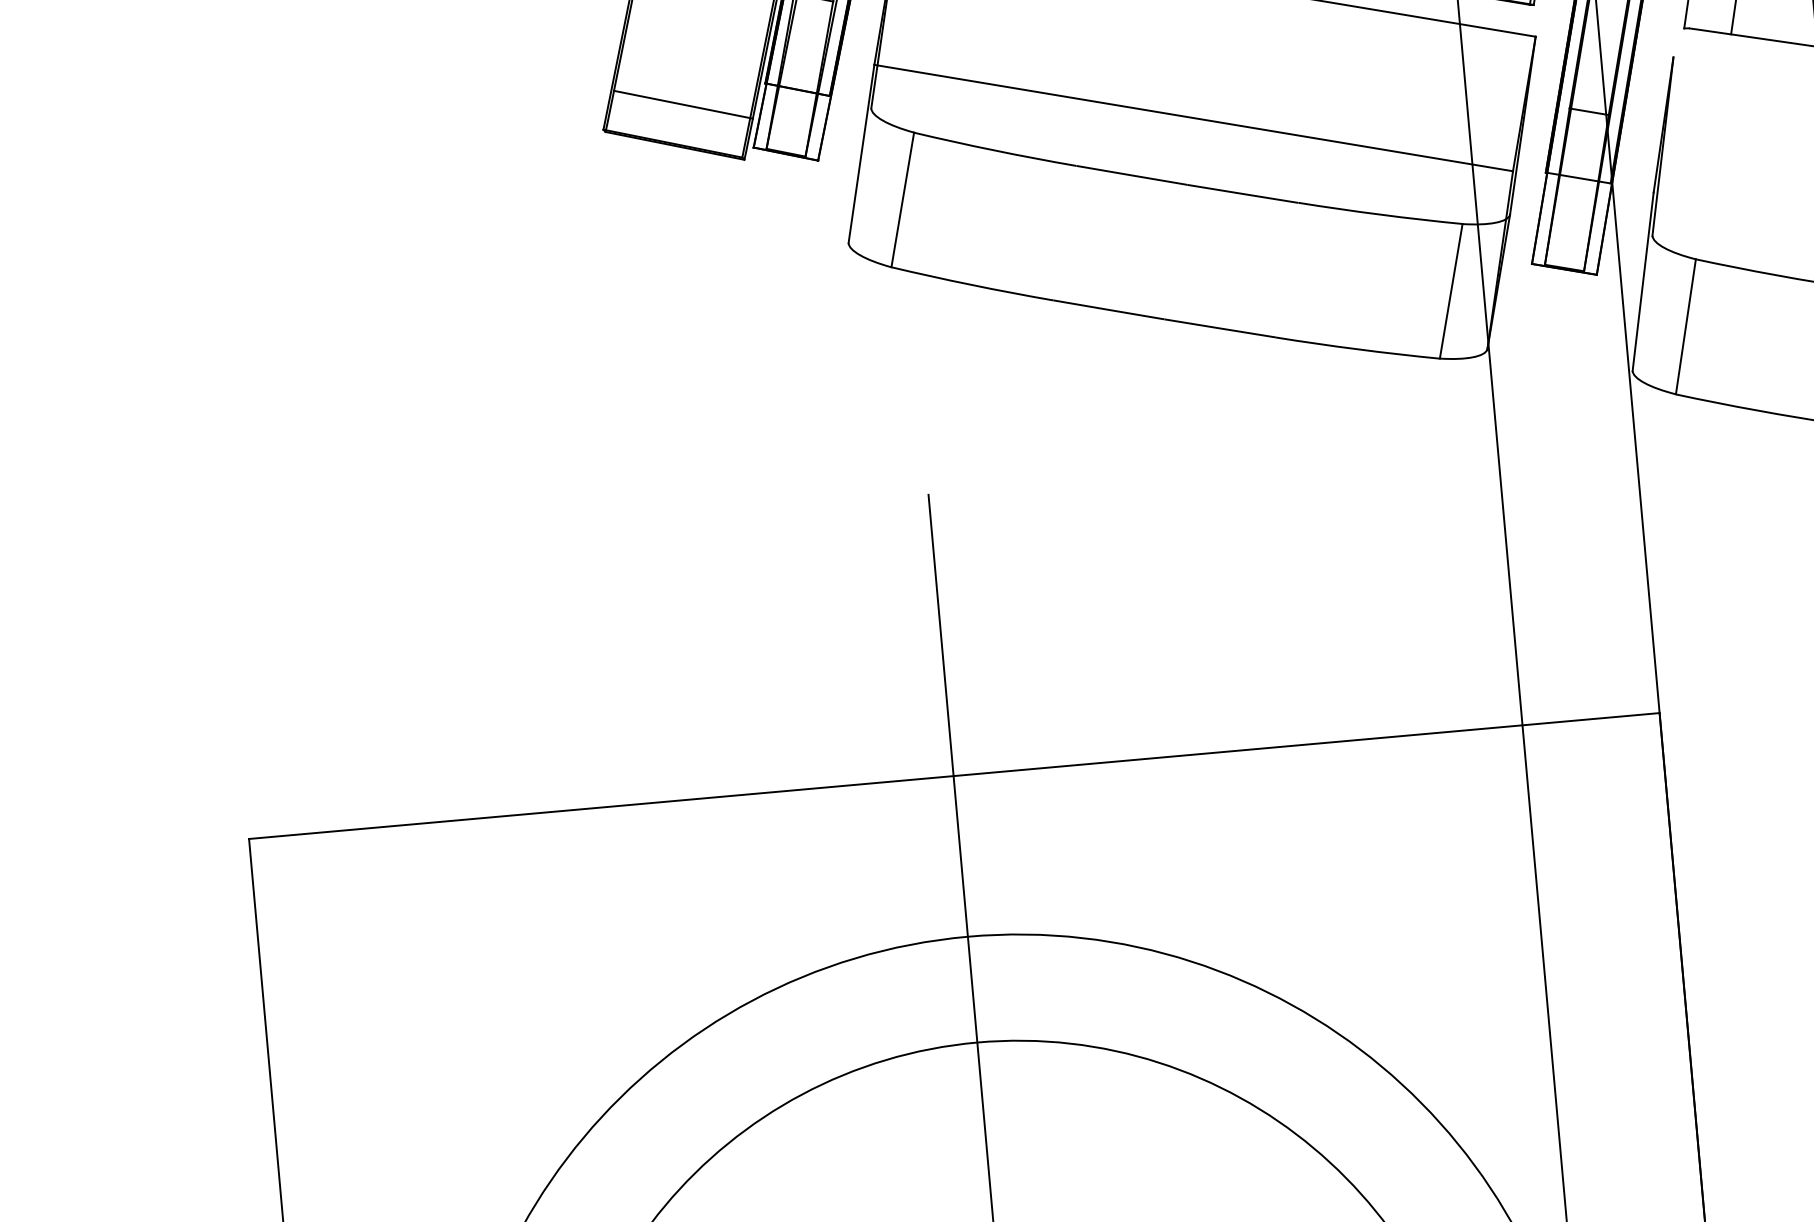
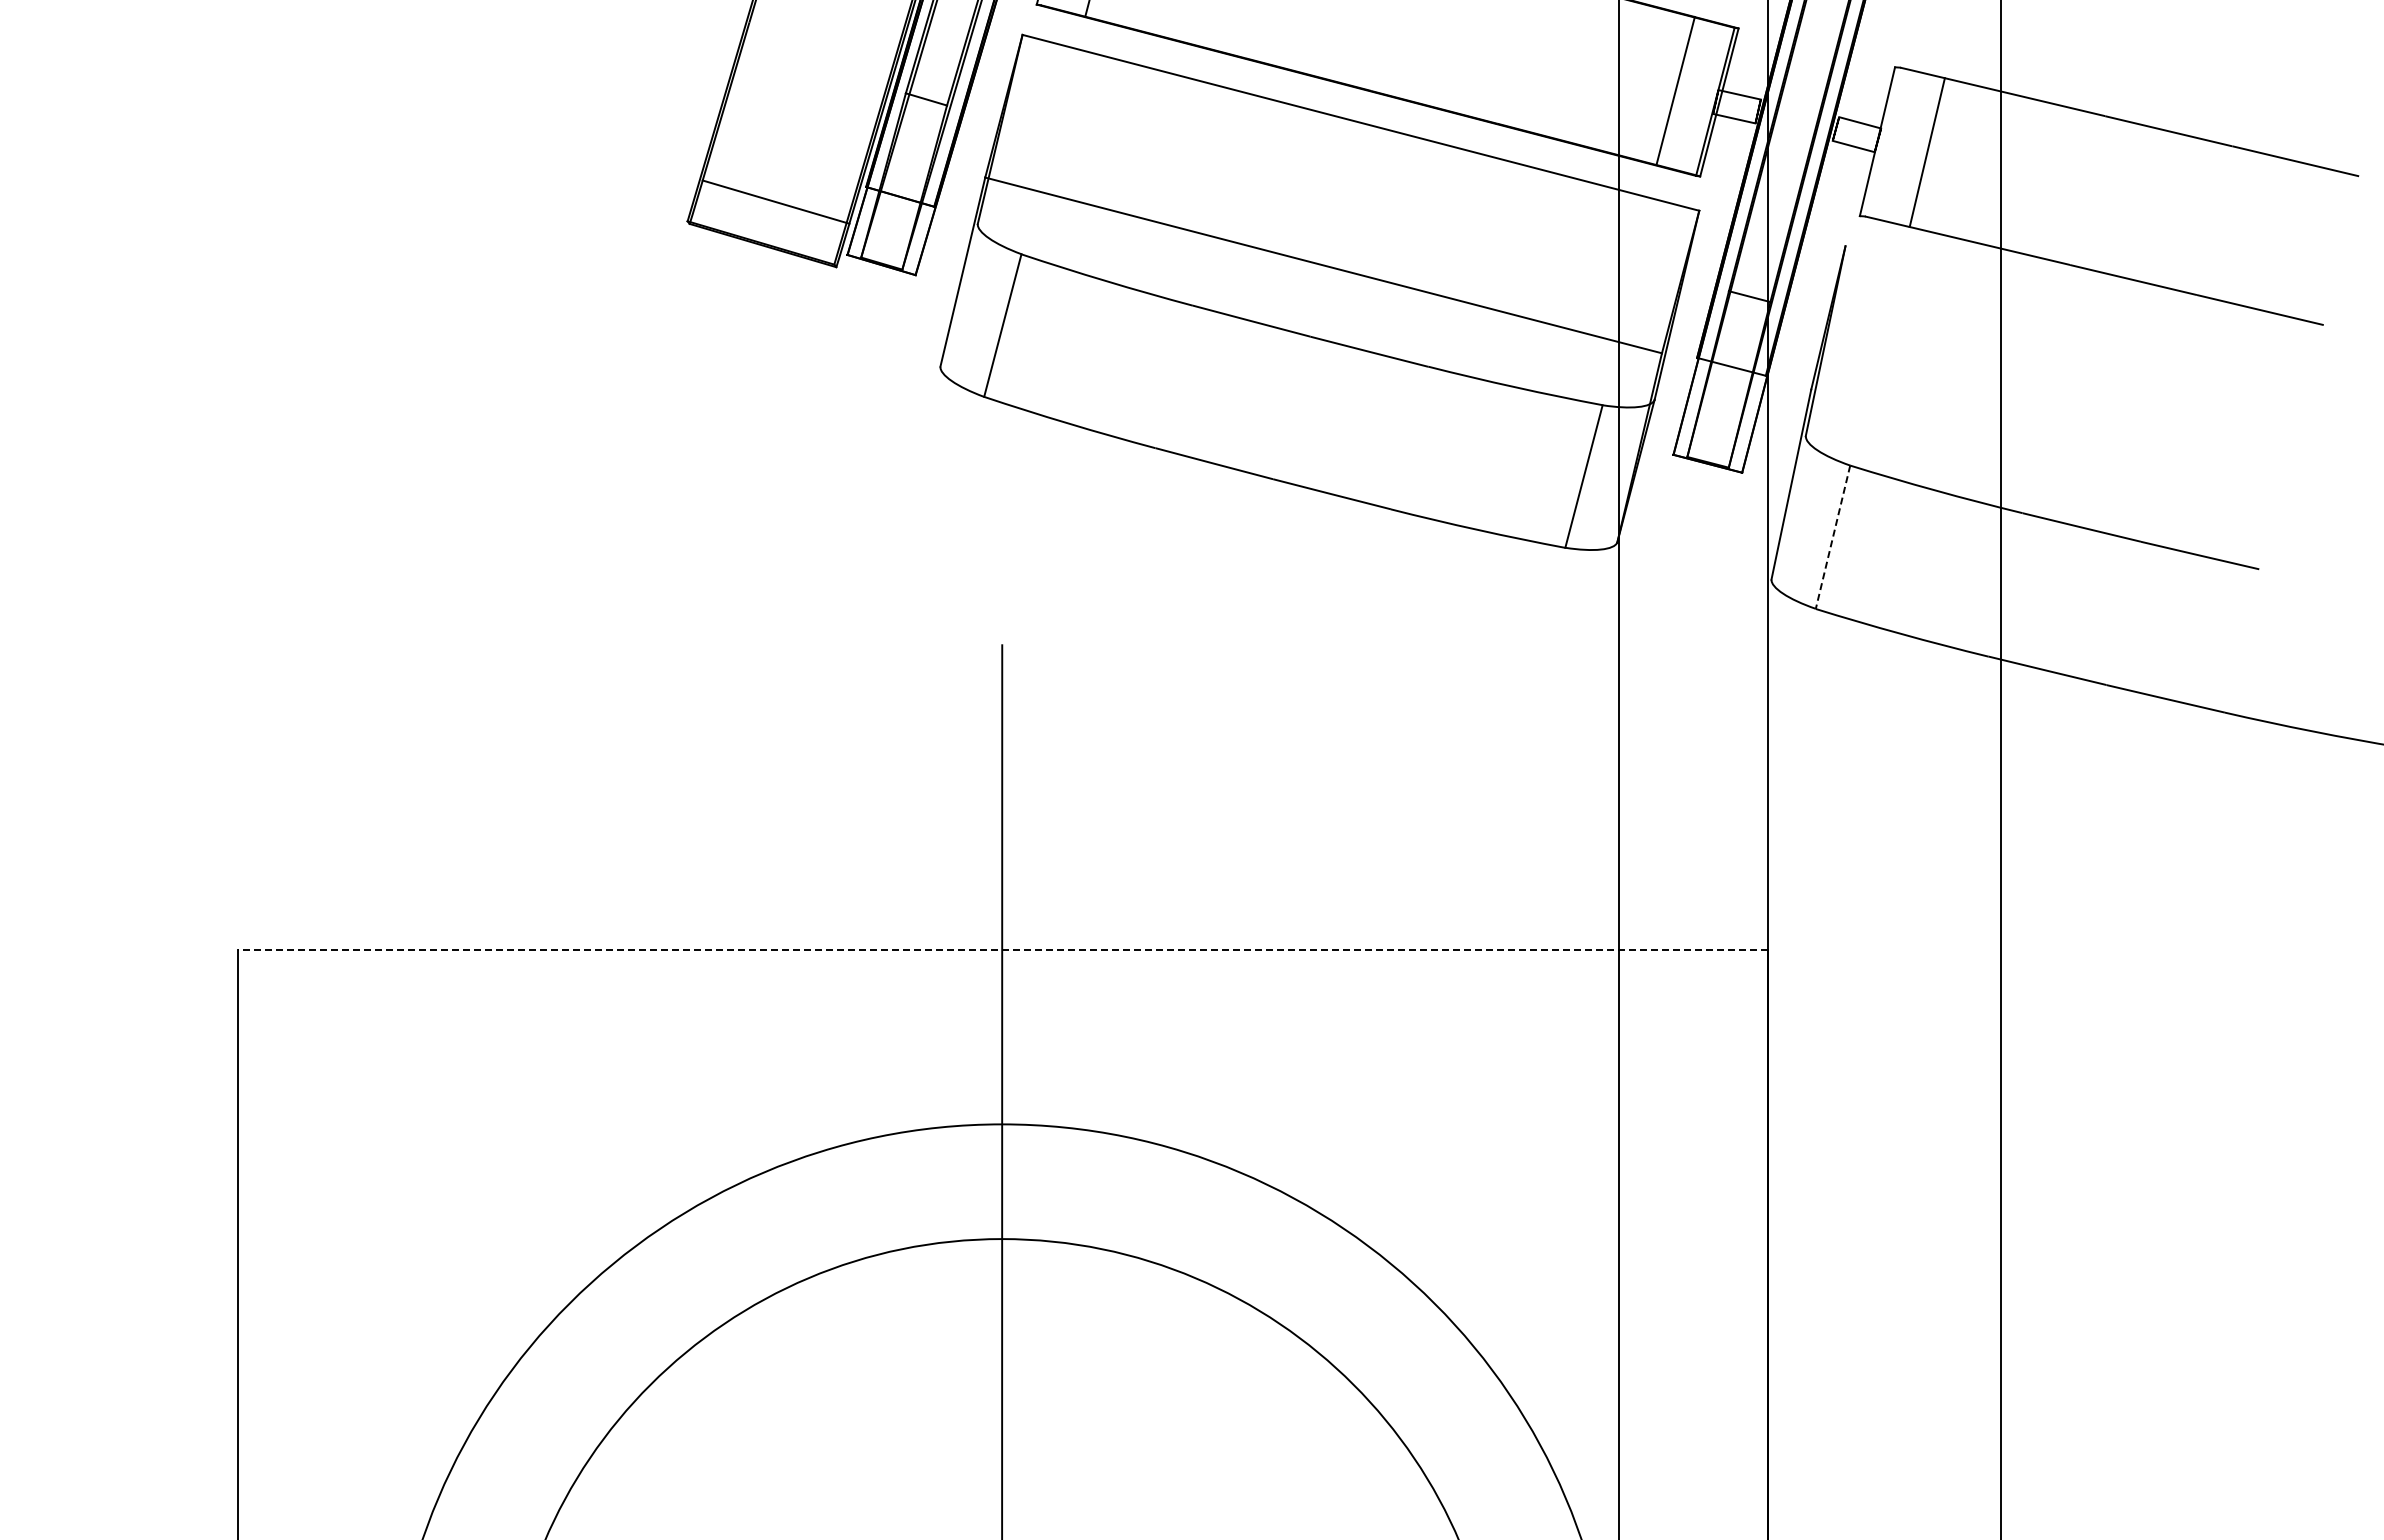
line: (1686, 327) -> (1833, 537), solid -> dashed
line: (954, 776) -> (1003, 950), solid -> dashed

